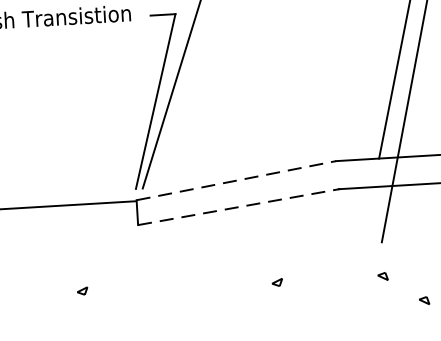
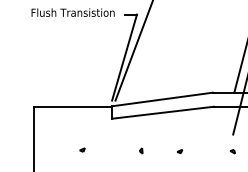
line: (236, 180) -> (162, 99), dashed -> solid
line: (240, 206) -> (163, 112), dashed -> solid
part: (200, 285) -> (141, 150), added

